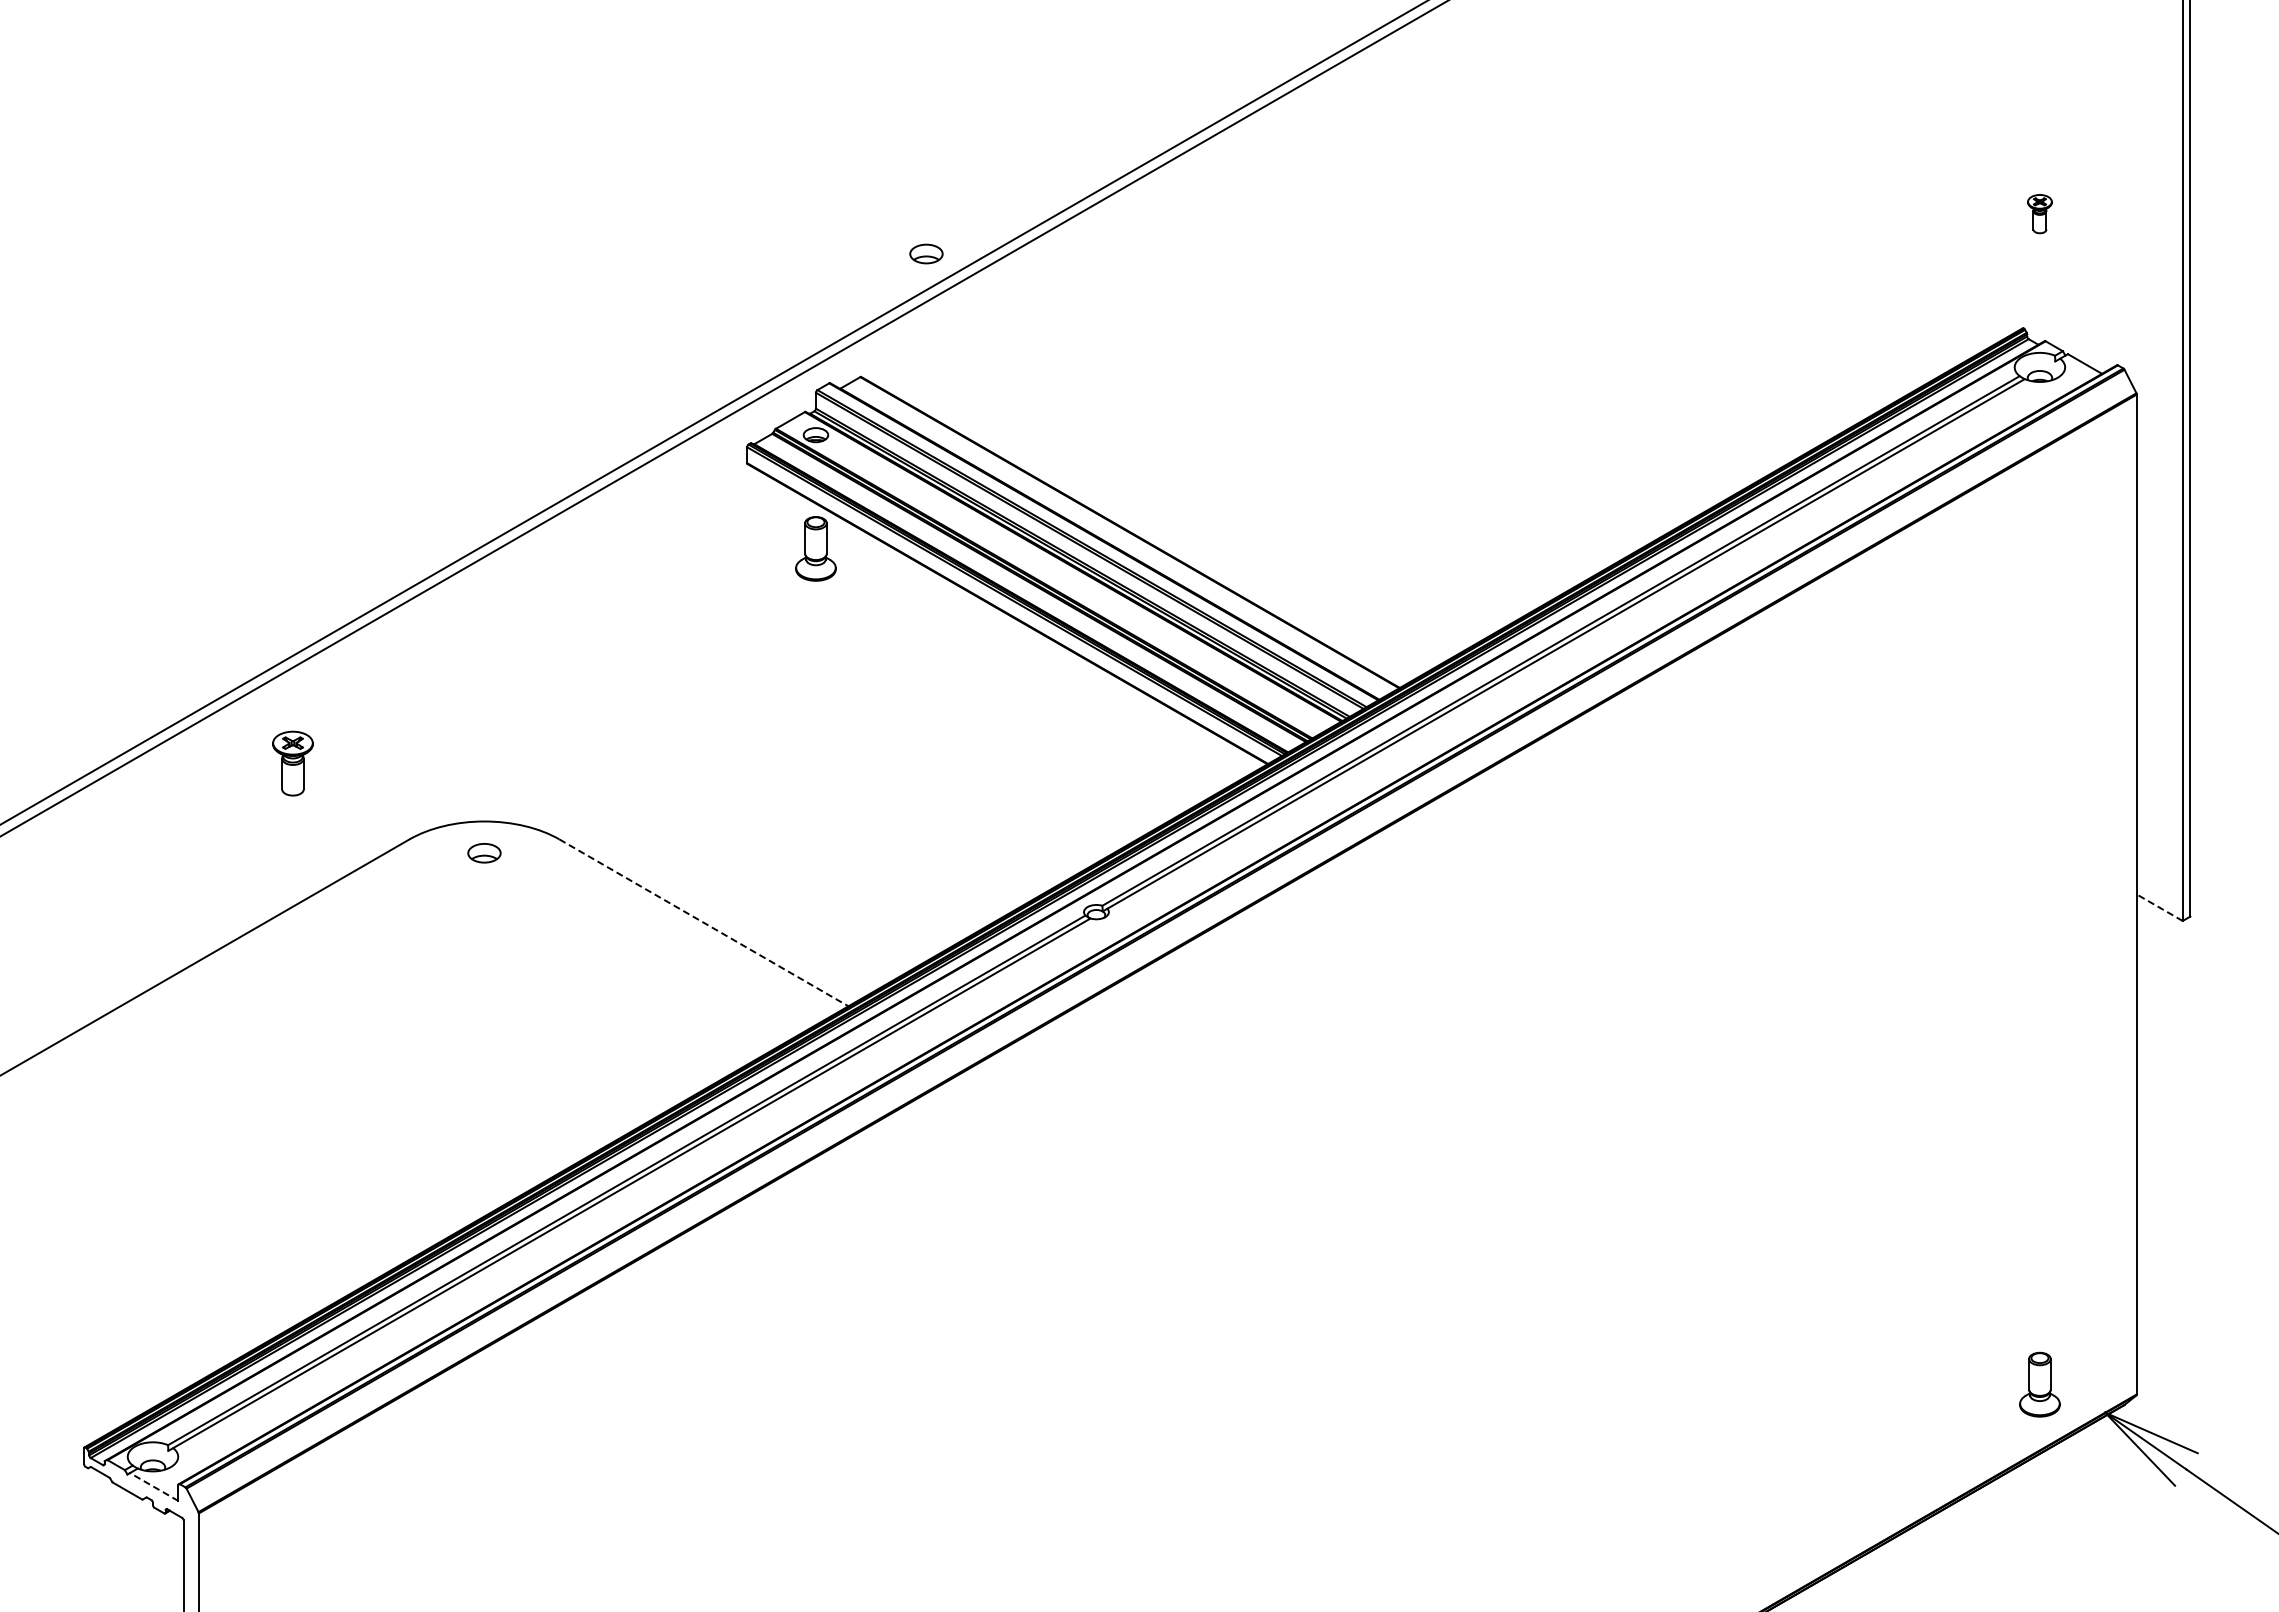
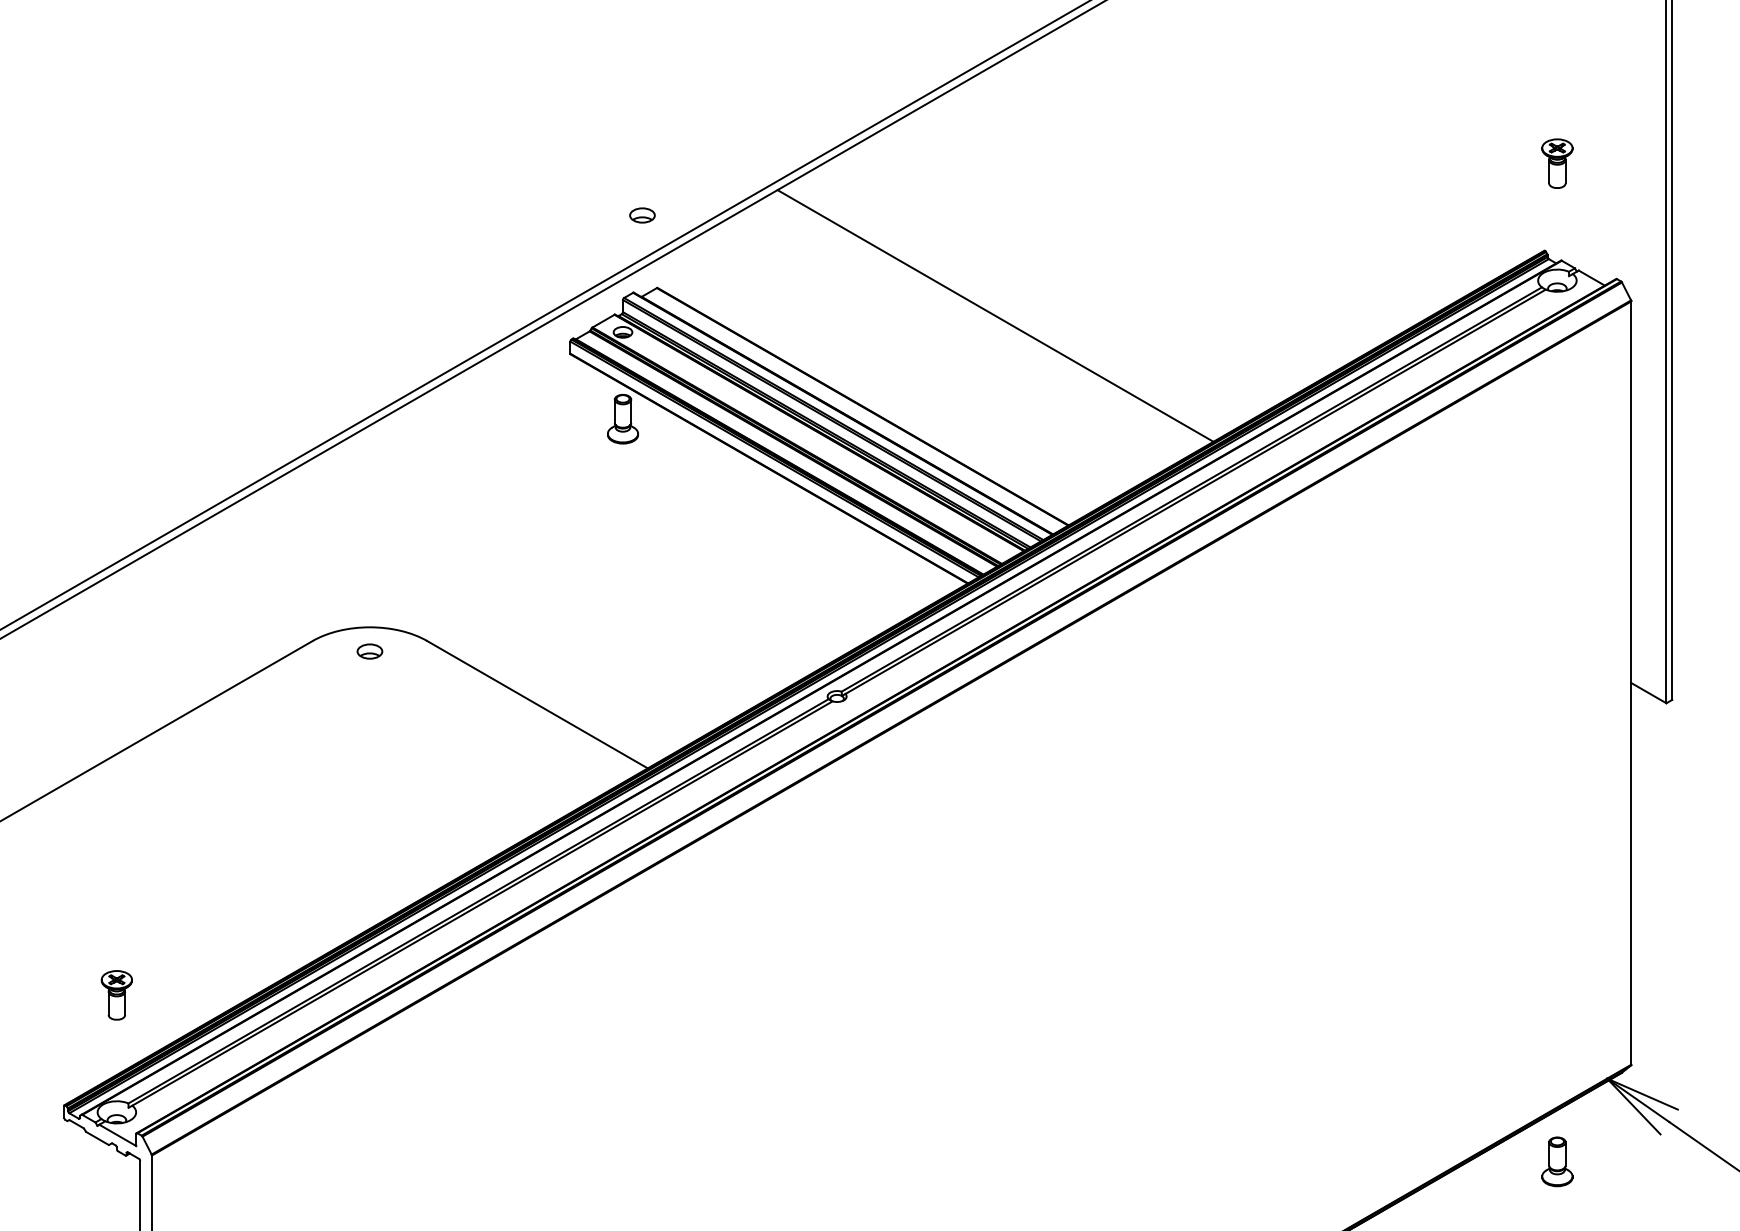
part: (2039, 213) -> (1557, 163), size x1.67
part: (926, 253) -> (642, 215), moved
line: (1303, 413) -> (995, 315), added
part: (292, 763) -> (116, 995), moved
line: (2159, 907) -> (1648, 692), dashed -> solid
line: (703, 922) -> (537, 704), dashed -> solid
part: (2039, 1384) -> (1557, 1161), moved
line: (154, 1487) -> (118, 1135), dashed -> solid

